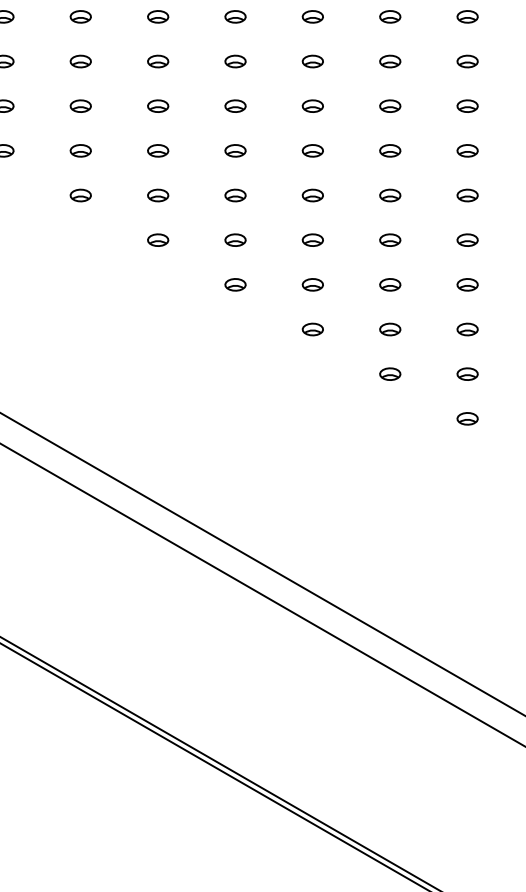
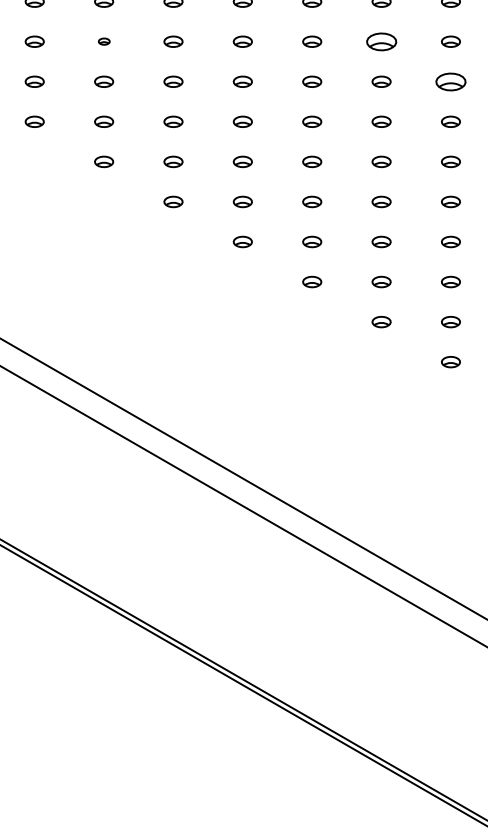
part: (81, 61) -> (104, 41), size x0.6
part: (390, 61) -> (381, 41), size x1.6
part: (467, 105) -> (450, 81), size x1.6

